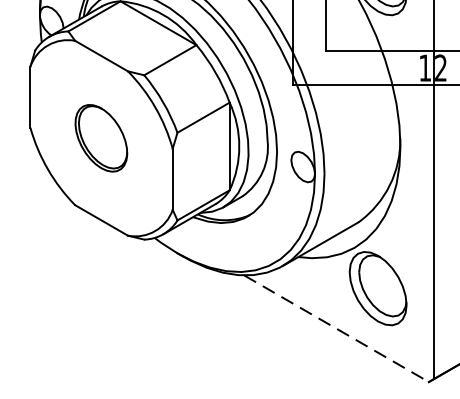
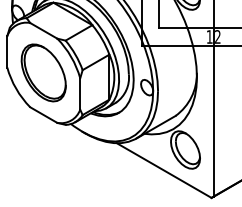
part: (101, 137) -> (43, 72), size x1.67
line: (337, 328) -> (164, 170), dashed -> solid

